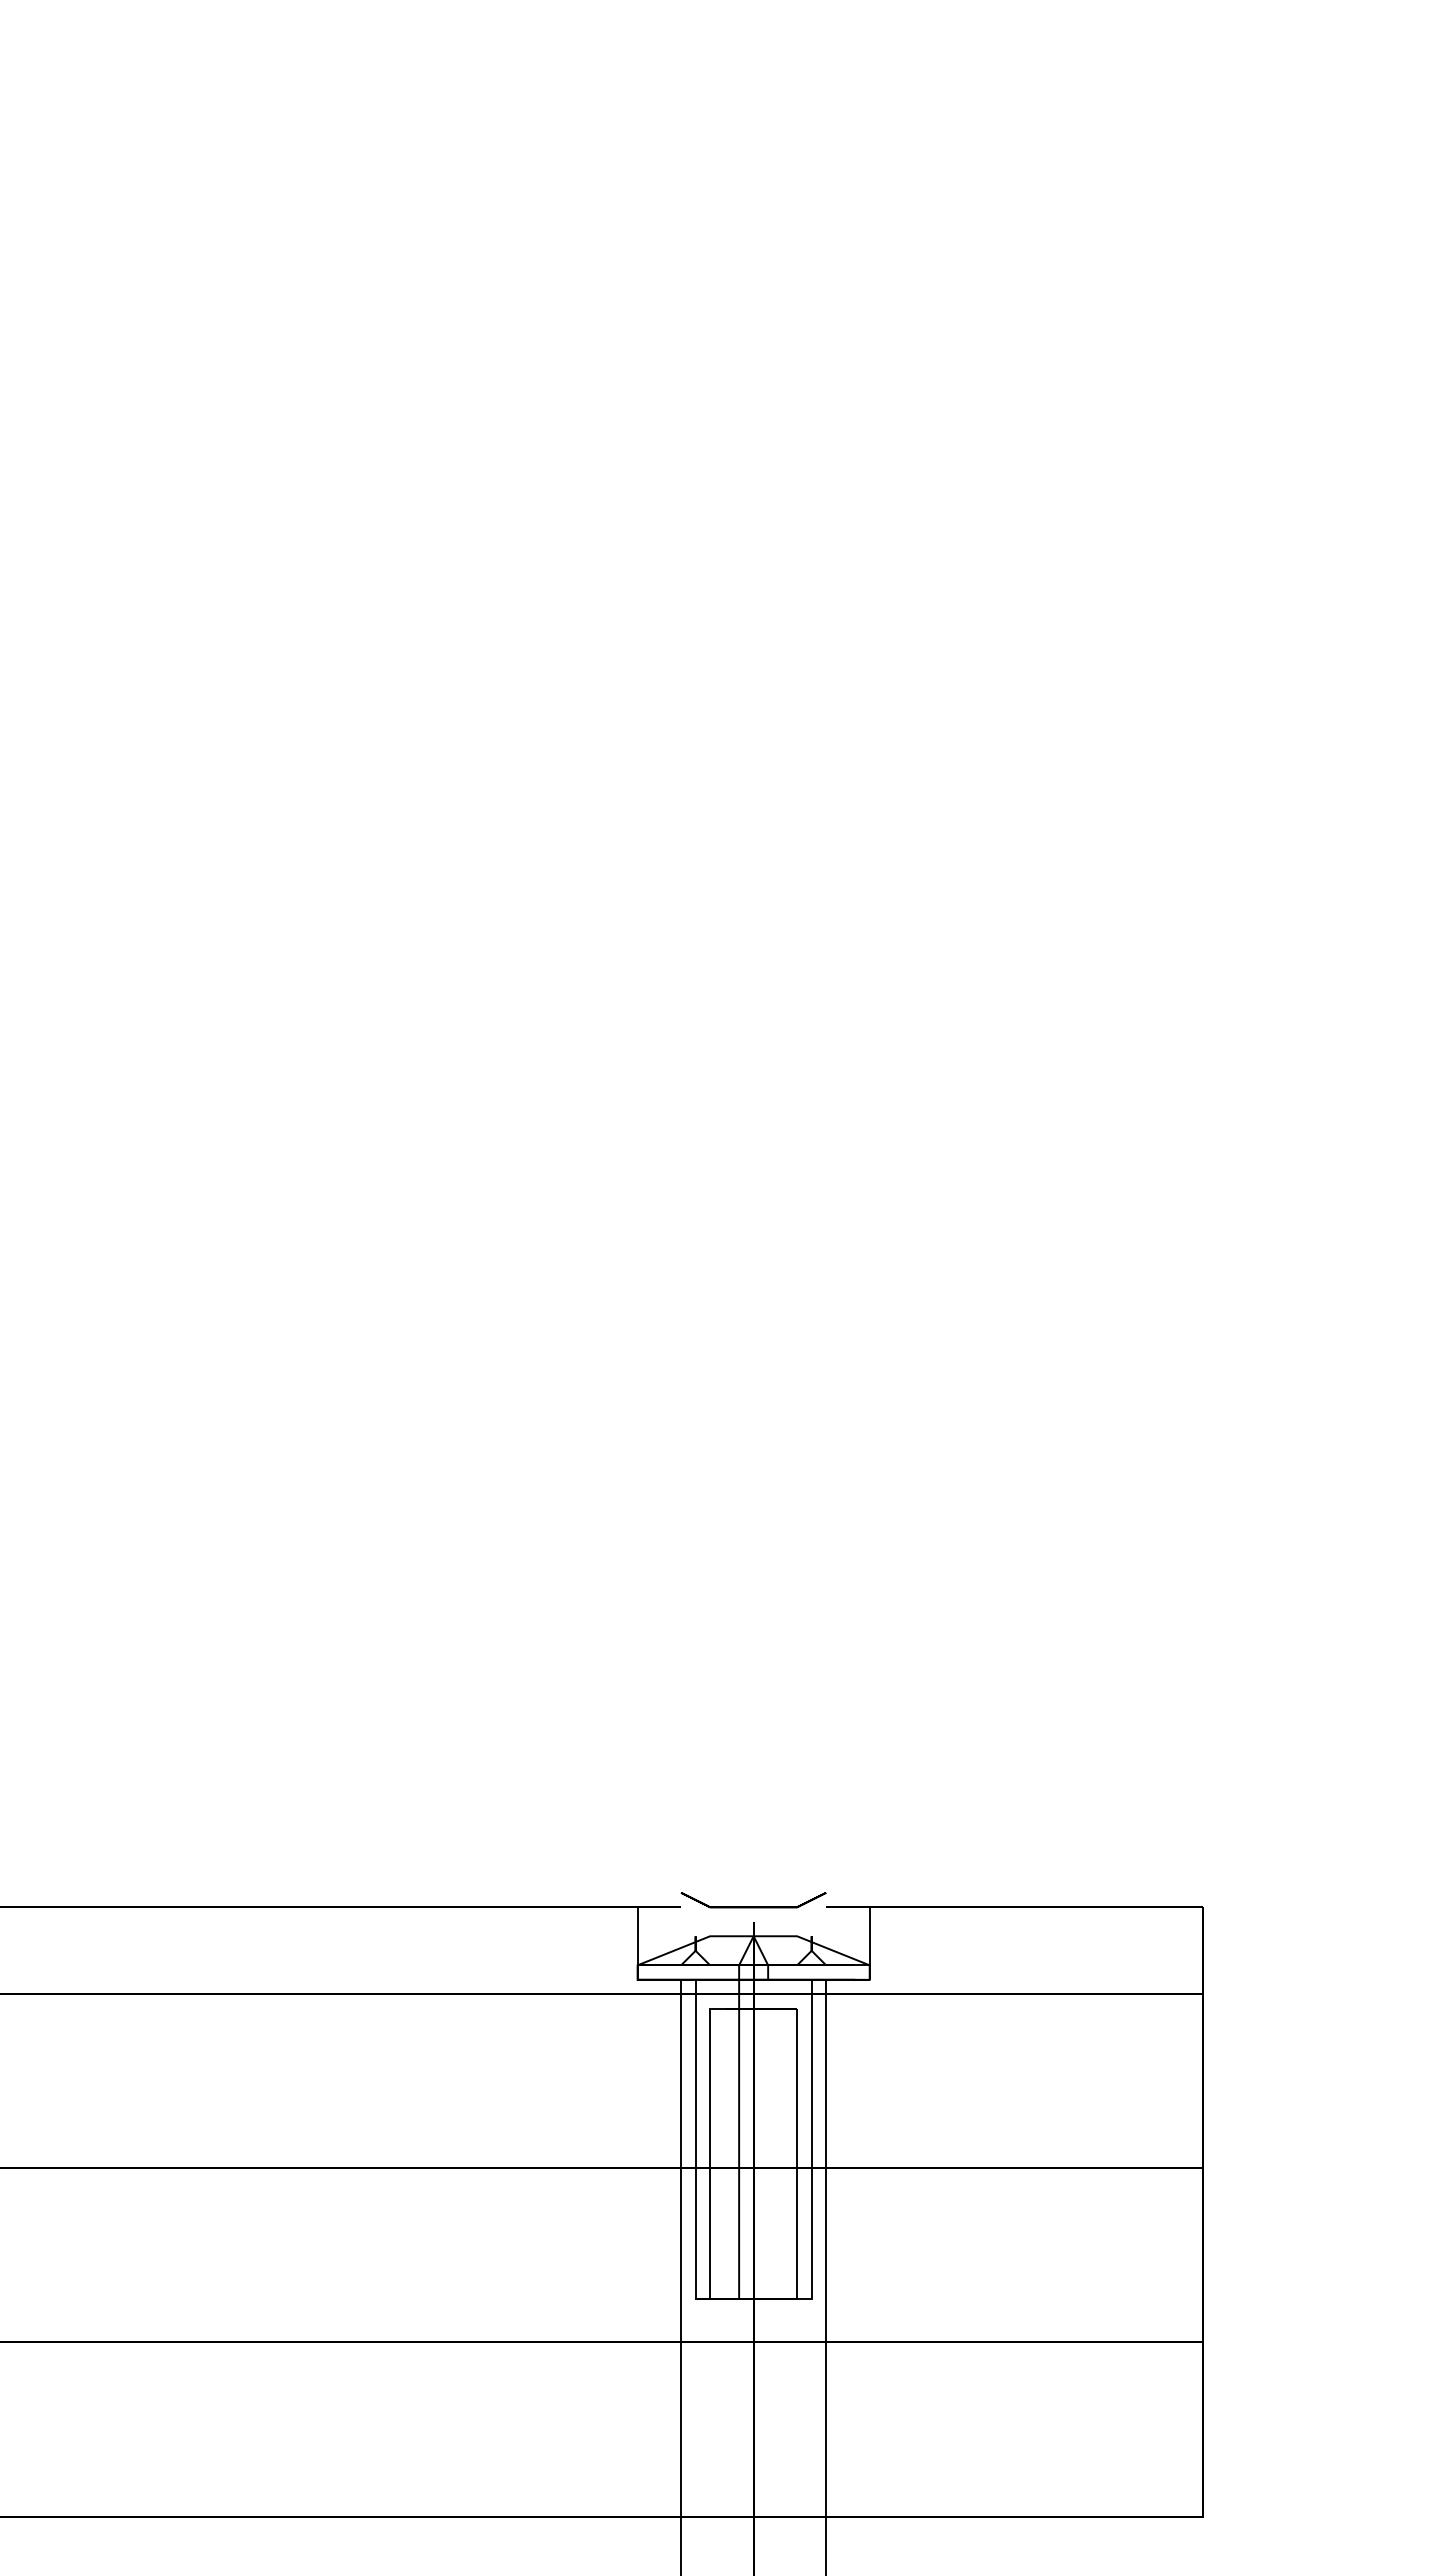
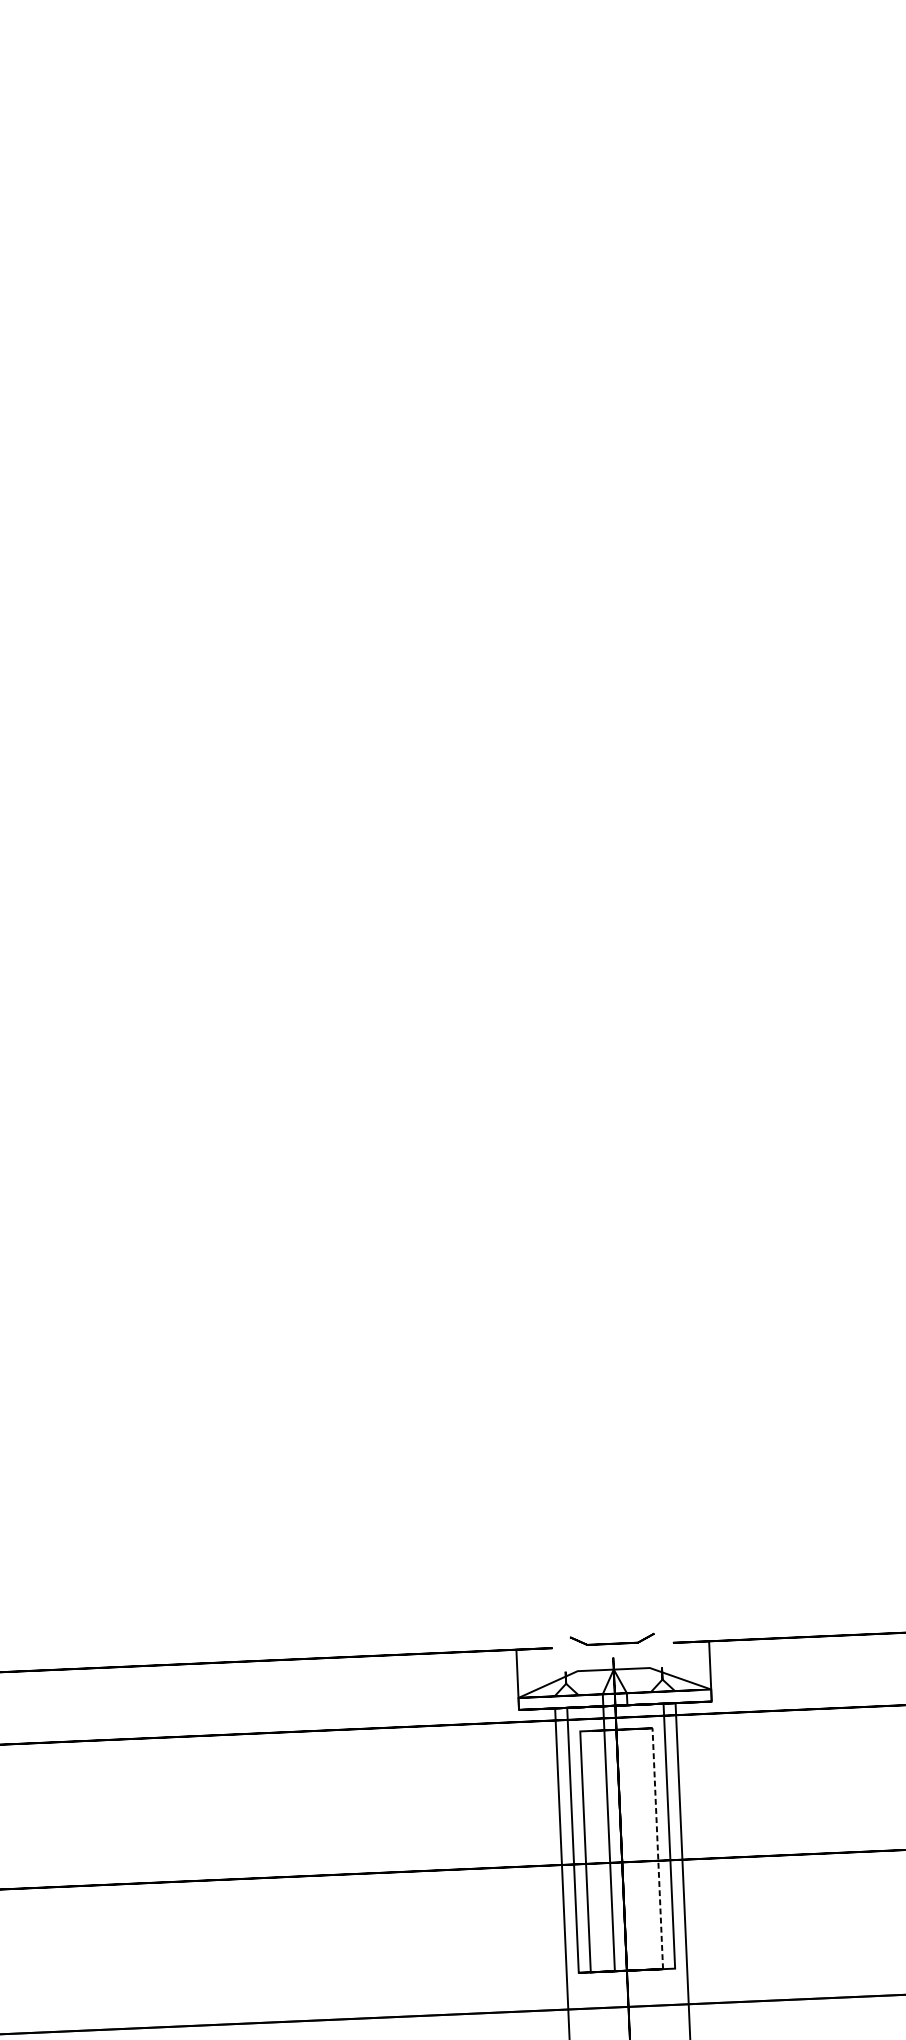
part: (753, 1900) -> (612, 1639), size x0.7
line: (797, 2153) -> (658, 1848), solid -> dashed

